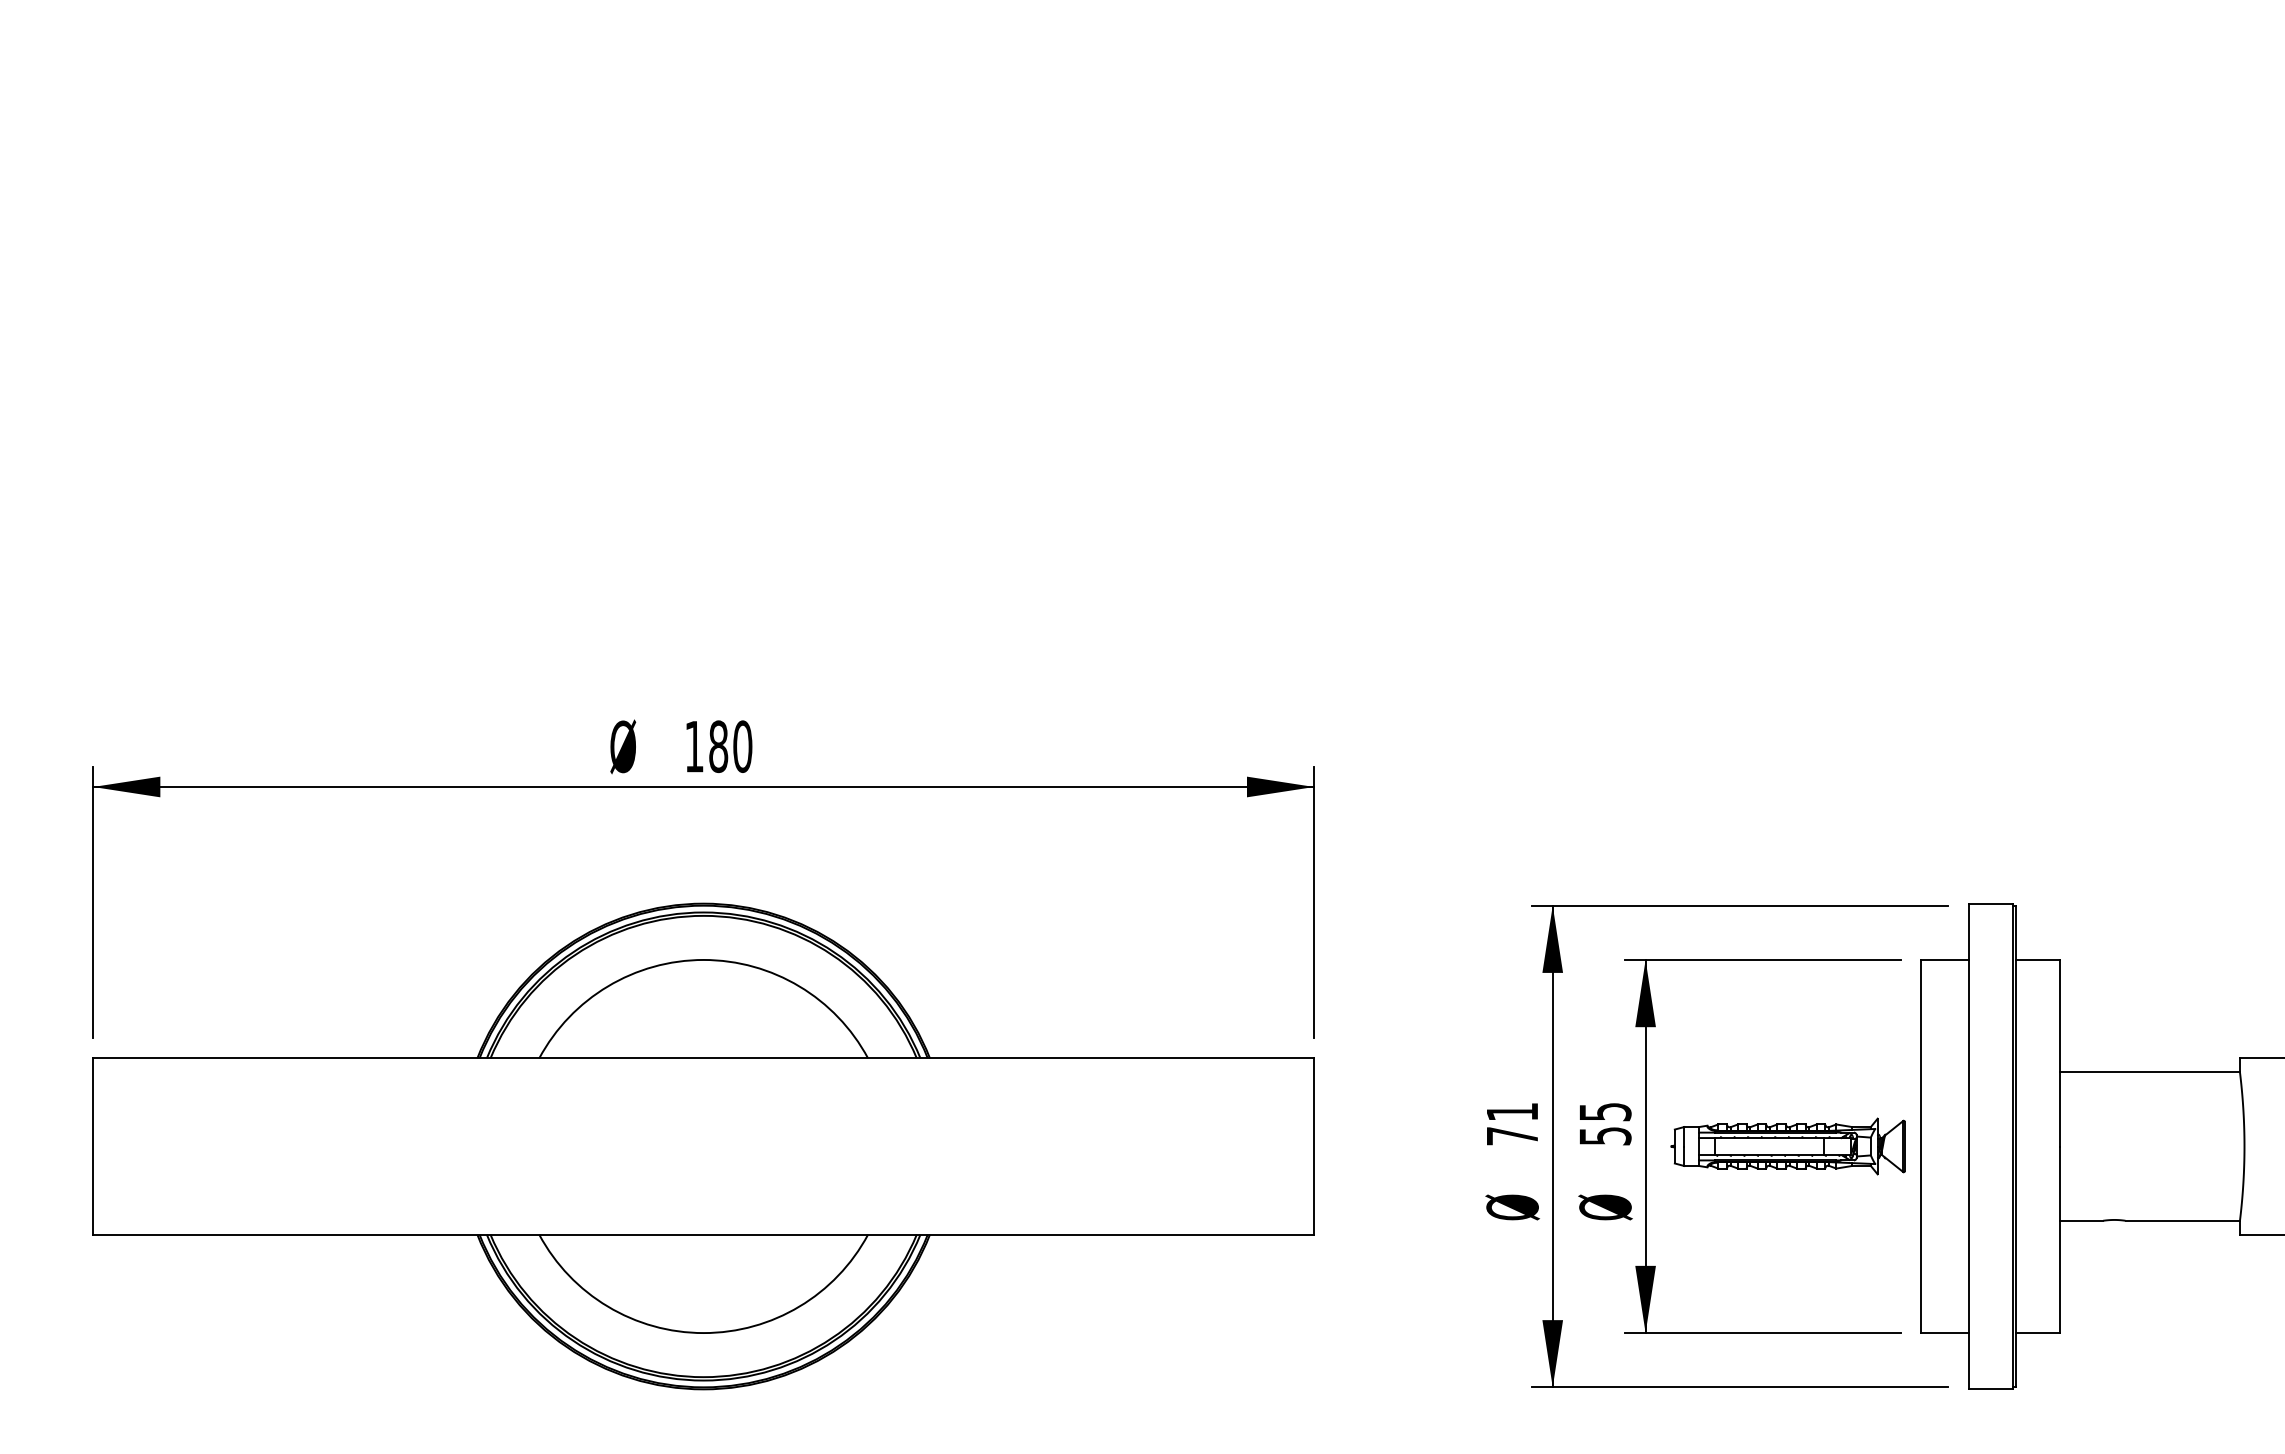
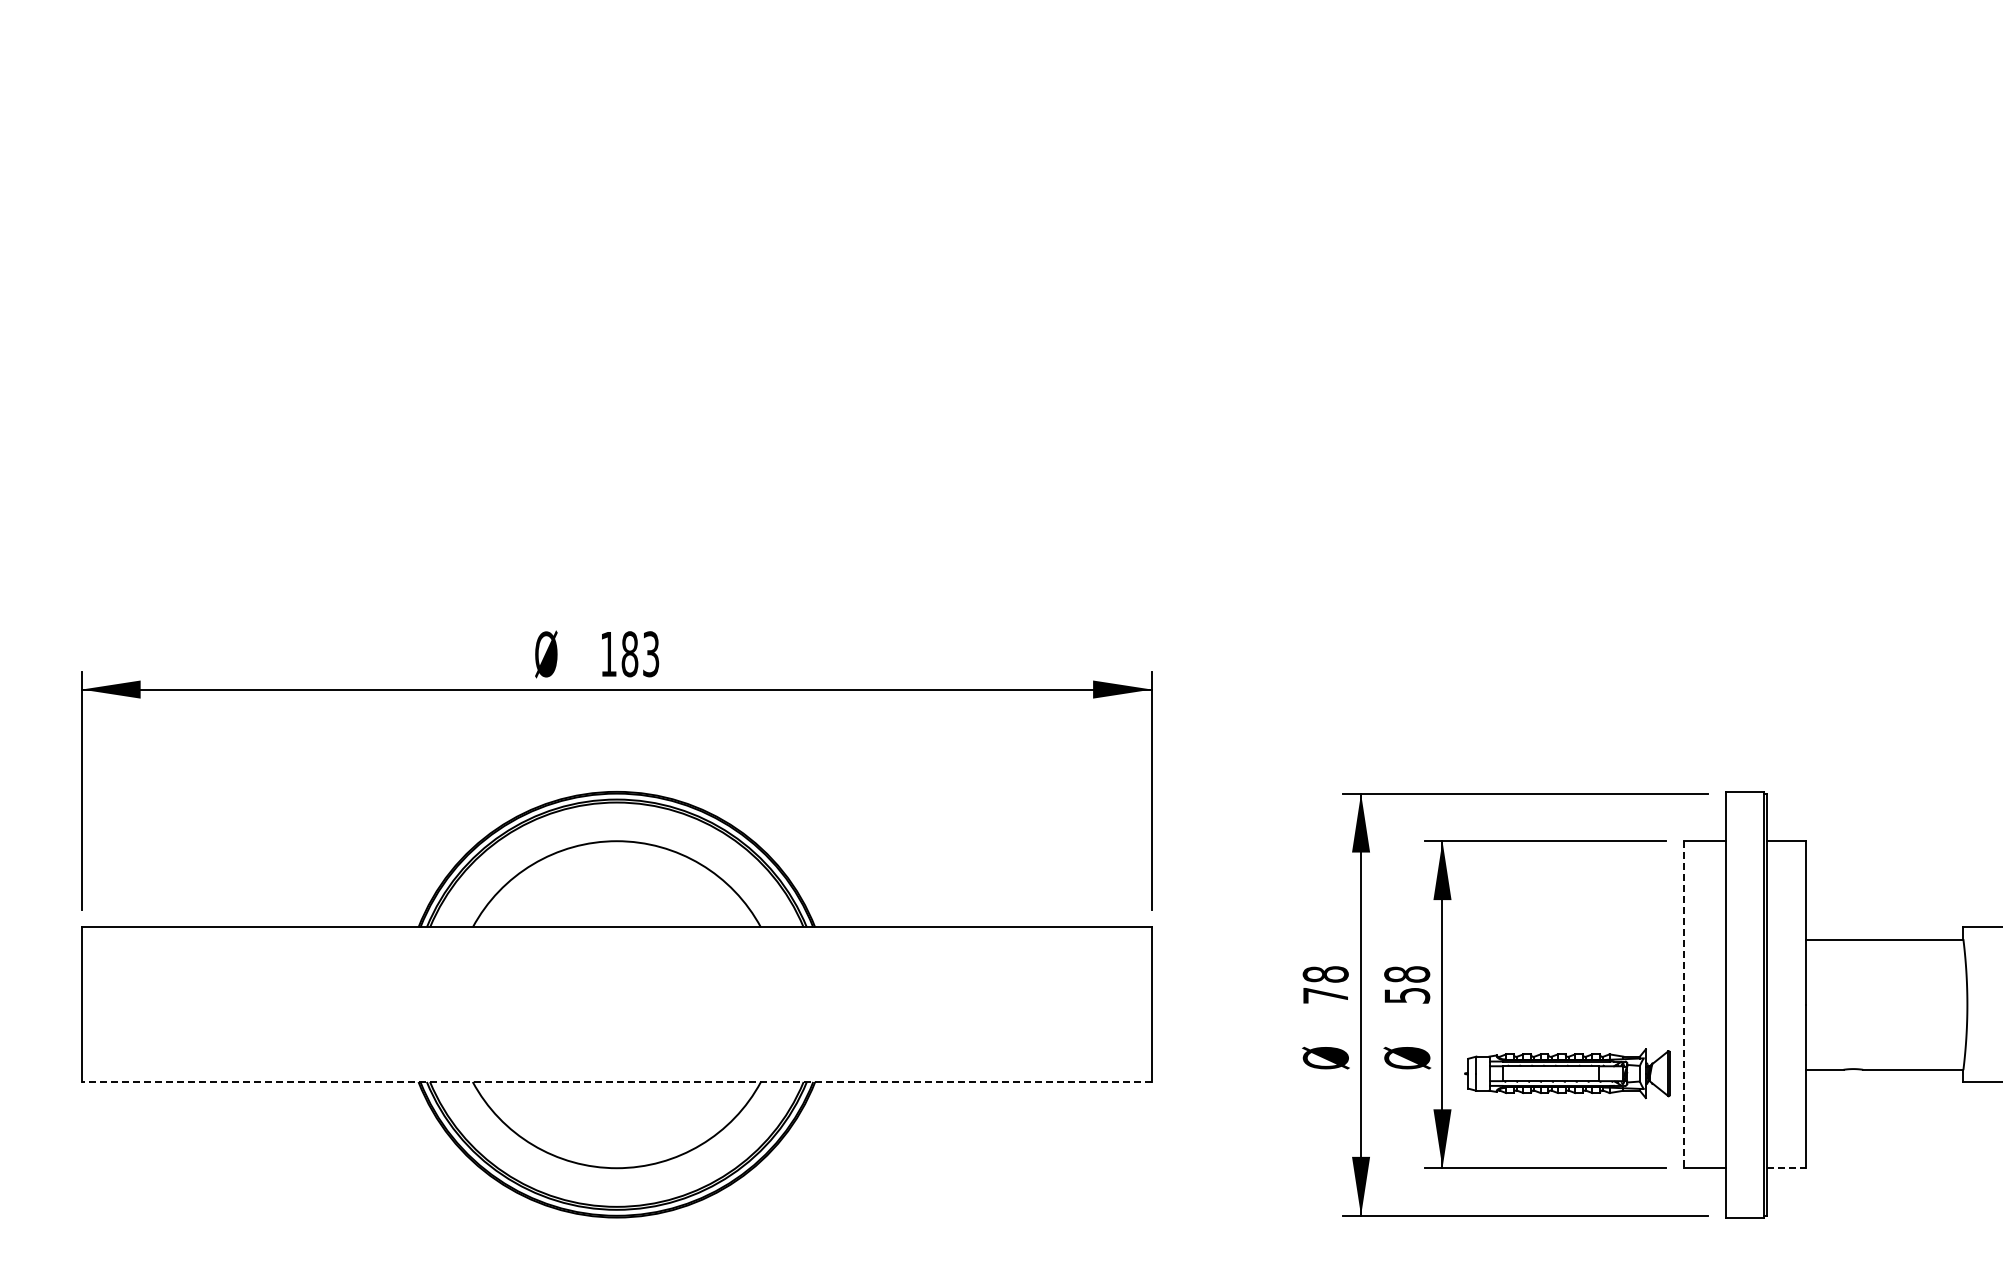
text: (742, 746) -> (650, 654), 180 -> 183
text: (1512, 1112) -> (1325, 974), 71 -> 78
text: (1605, 1112) -> (1407, 974), 55 -> 58
part: (1788, 1146) -> (1567, 1073), moved
line: (1920, 1146) -> (1683, 1004), solid -> dashed
line: (703, 1235) -> (616, 1082), solid -> dashed
line: (2038, 1333) -> (1786, 1168), solid -> dashed

